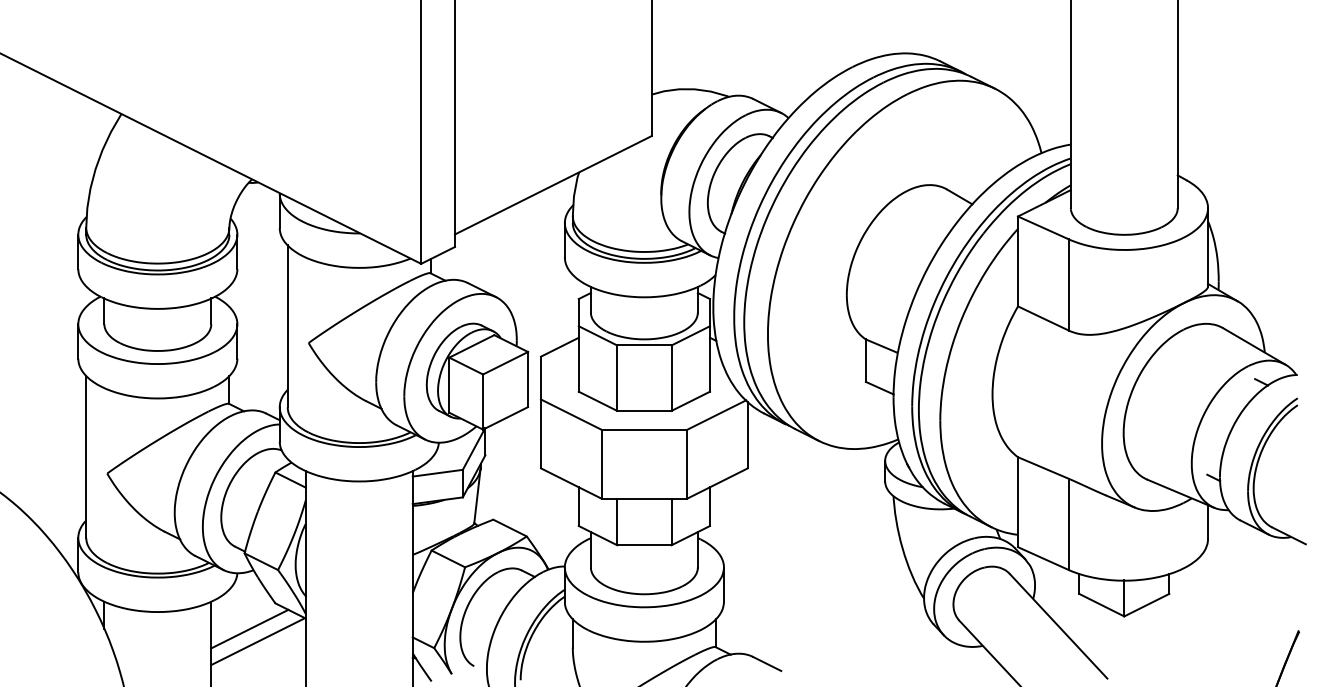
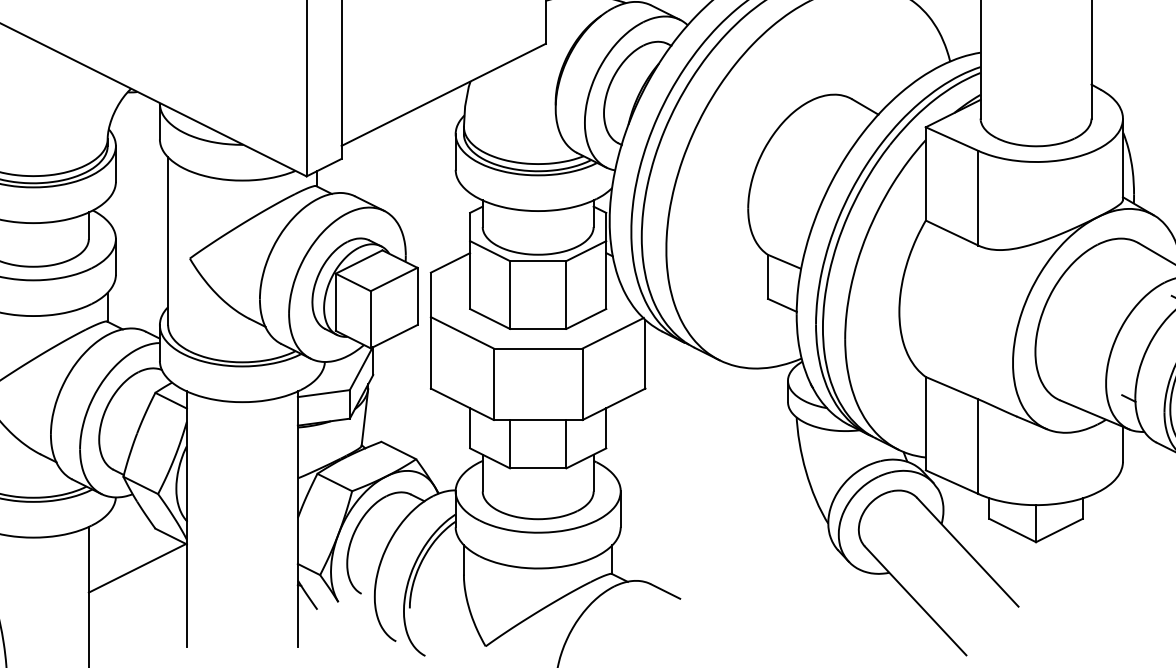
line: (249, 628) -> (128, 554), removed

